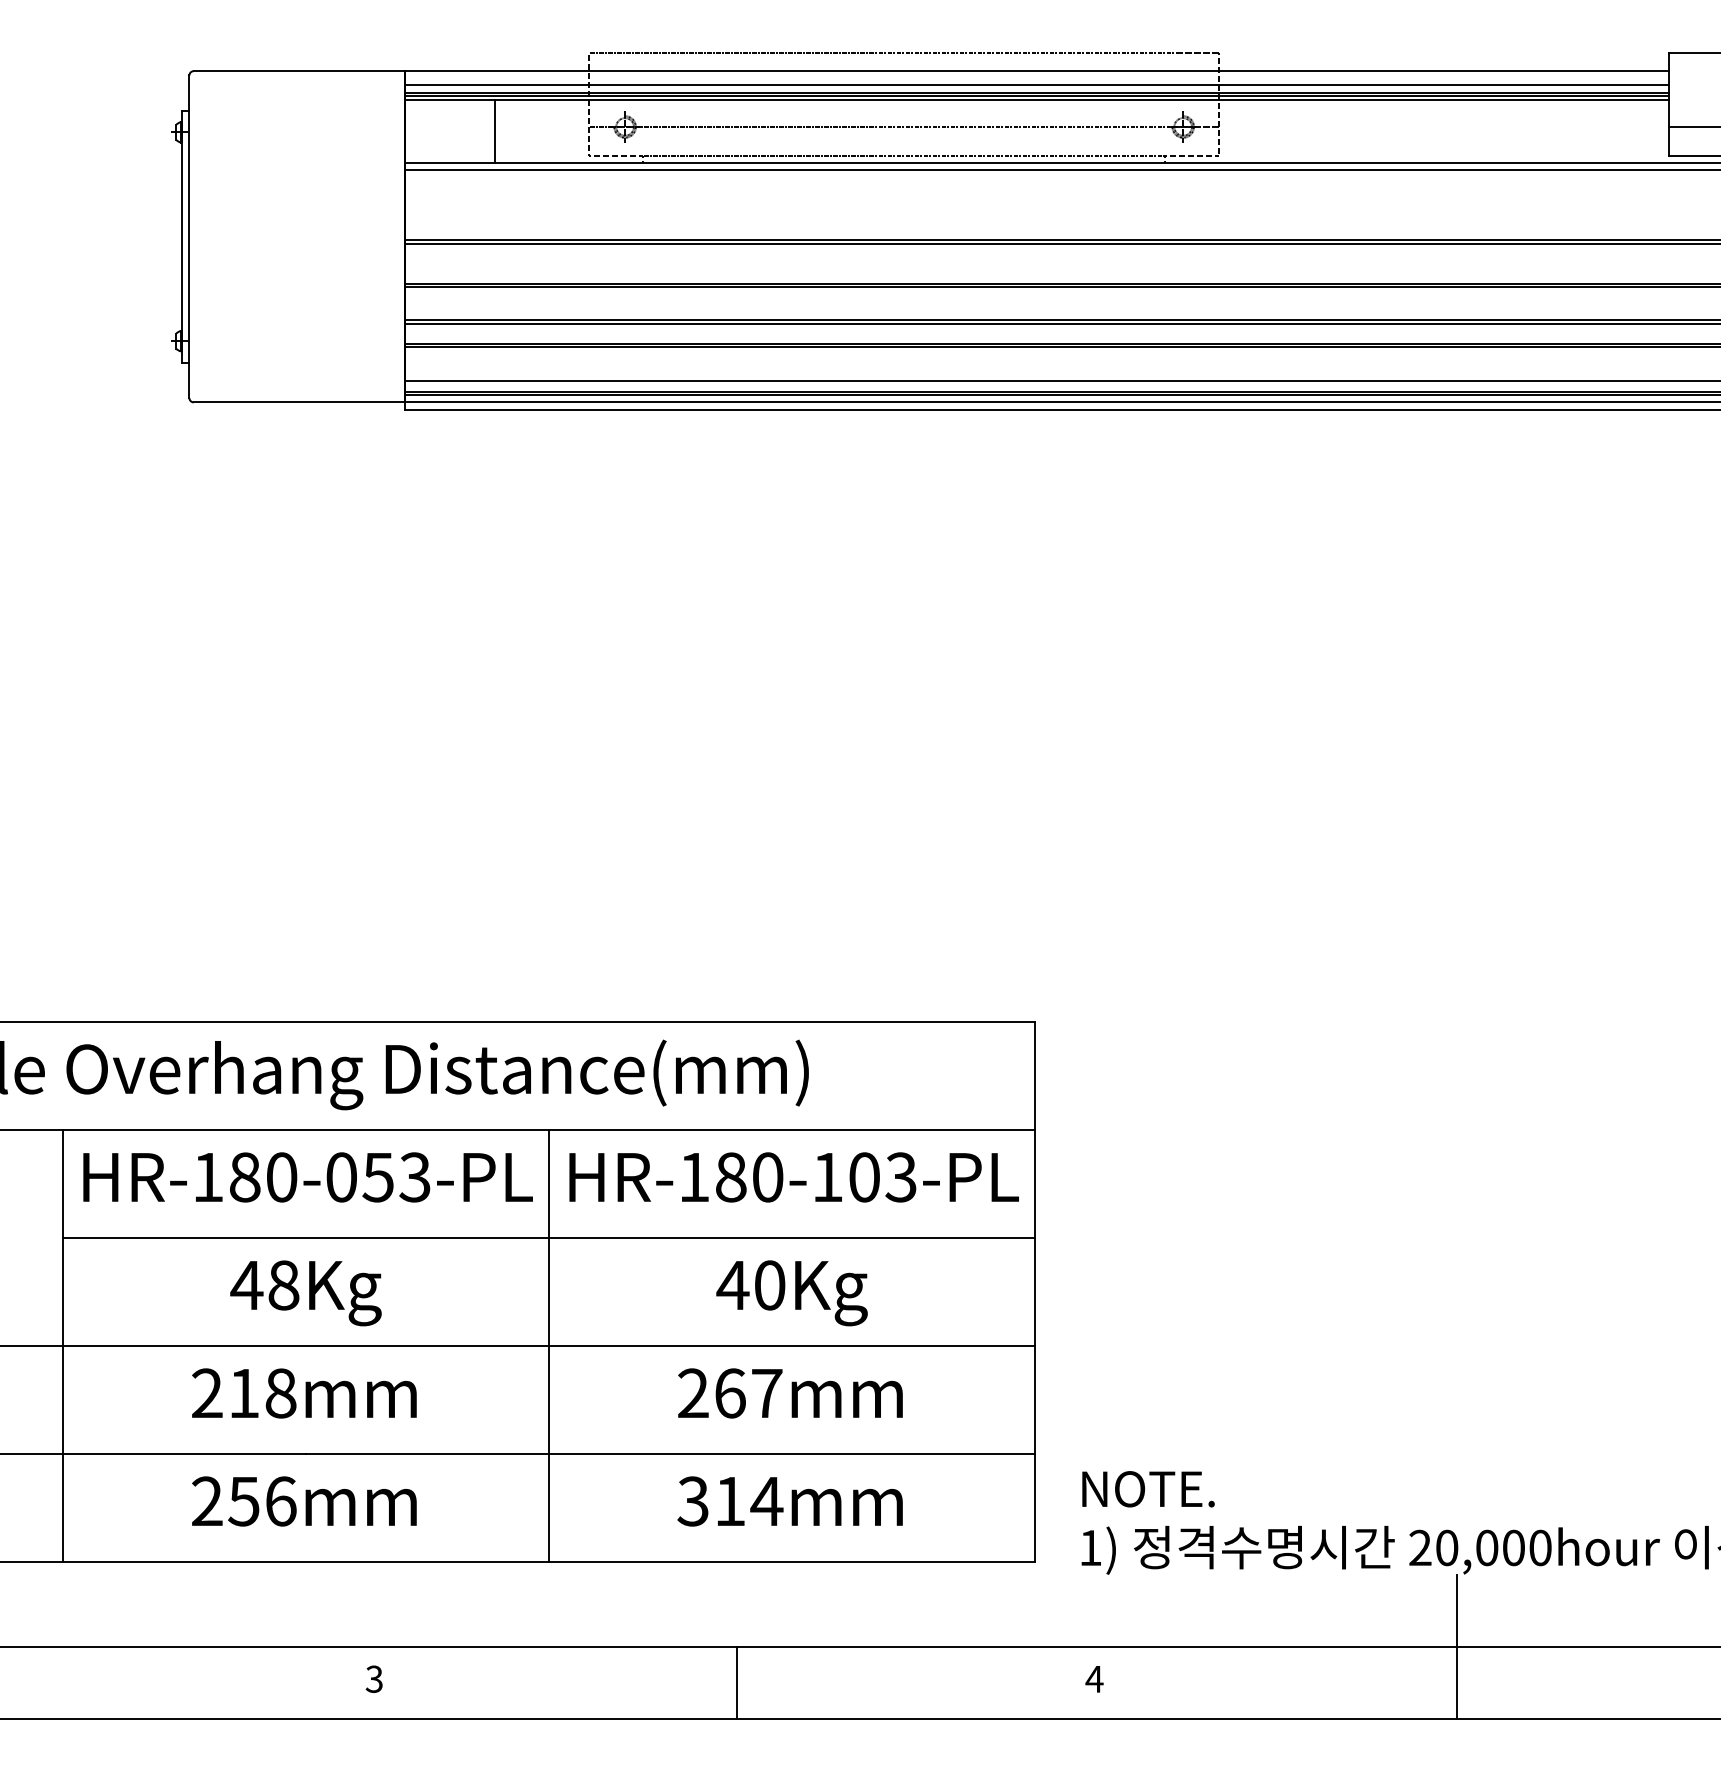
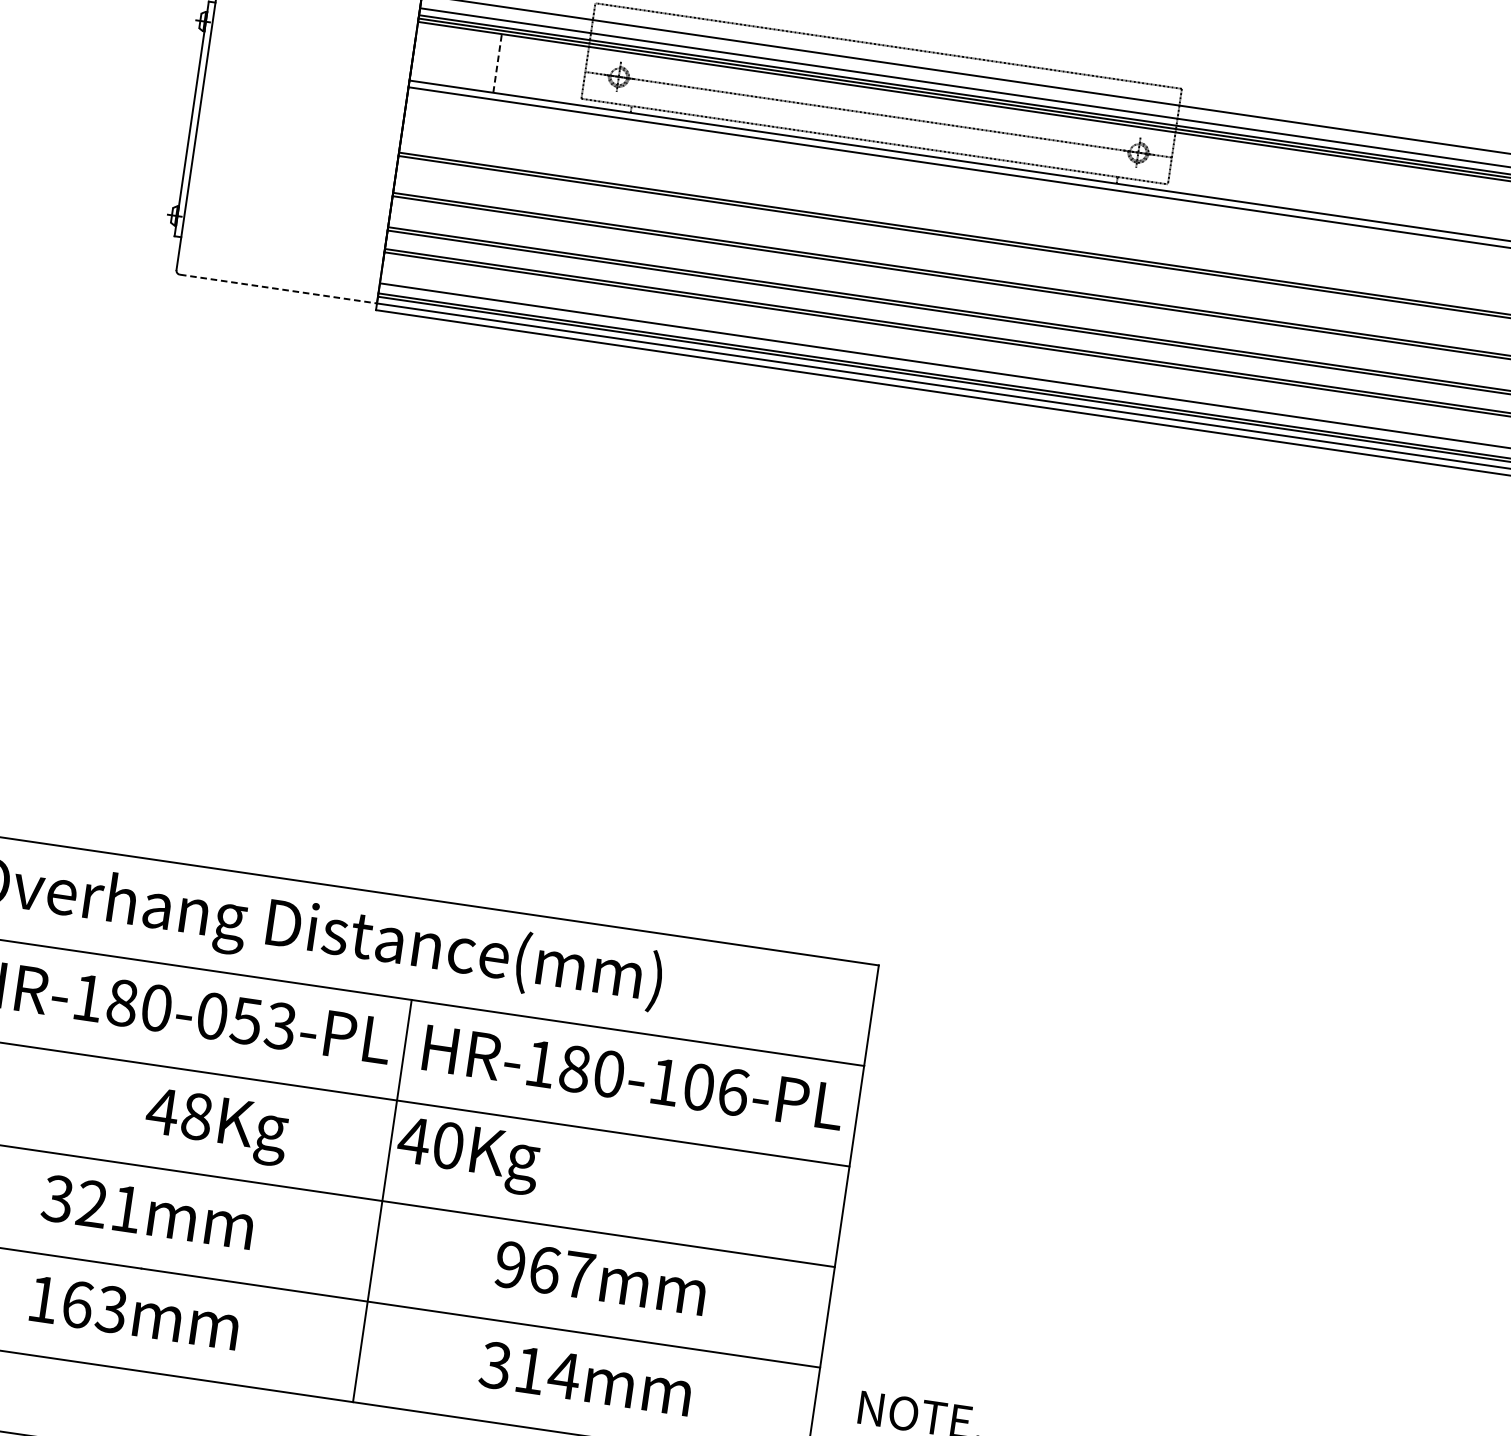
line: (495, 131) -> (497, 63), solid -> dashed
line: (299, 402) -> (278, 289), solid -> dashed
text: (901, 1177) -> (733, 1092), HR-180-103-PL -> HR-180-106-PL
text: (305, 1293) -> (216, 1127), moved
text: (791, 1293) -> (467, 1156), moved
text: (243, 1393) -> (91, 1204), 218mm -> 321mm
text: (693, 1393) -> (510, 1265), 267mm -> 967mm
text: (244, 1501) -> (77, 1304), 256mm -> 163mm

